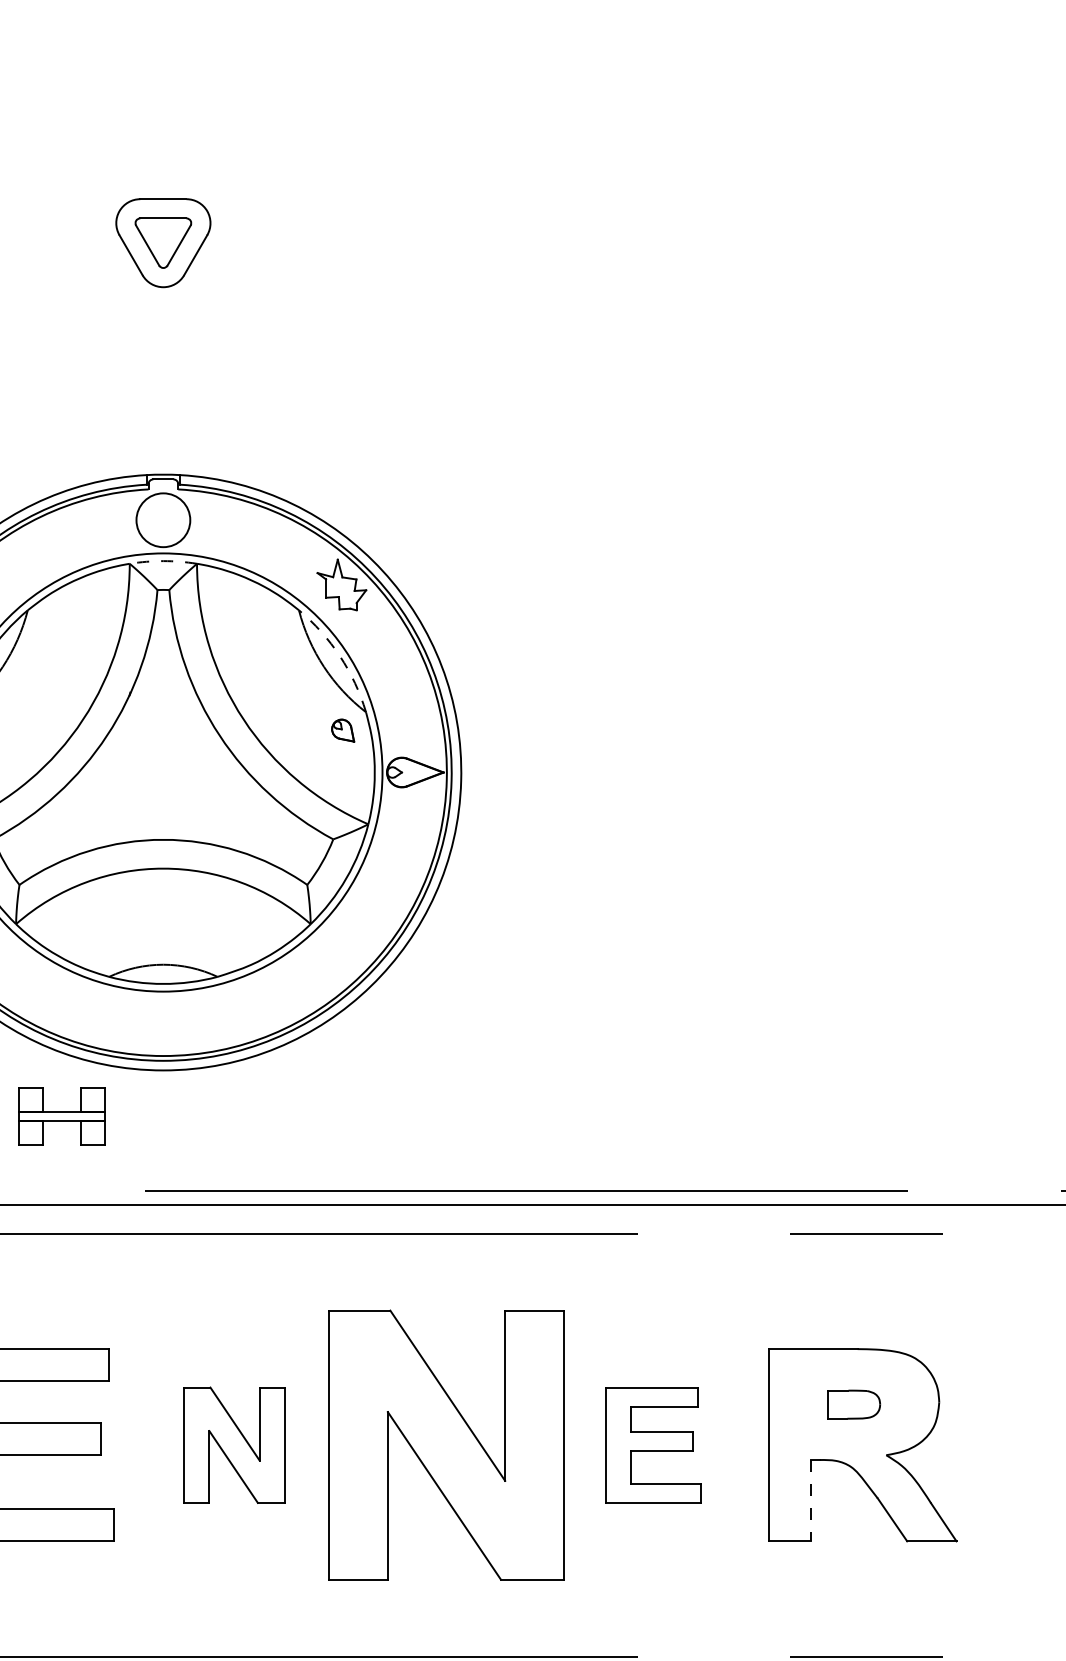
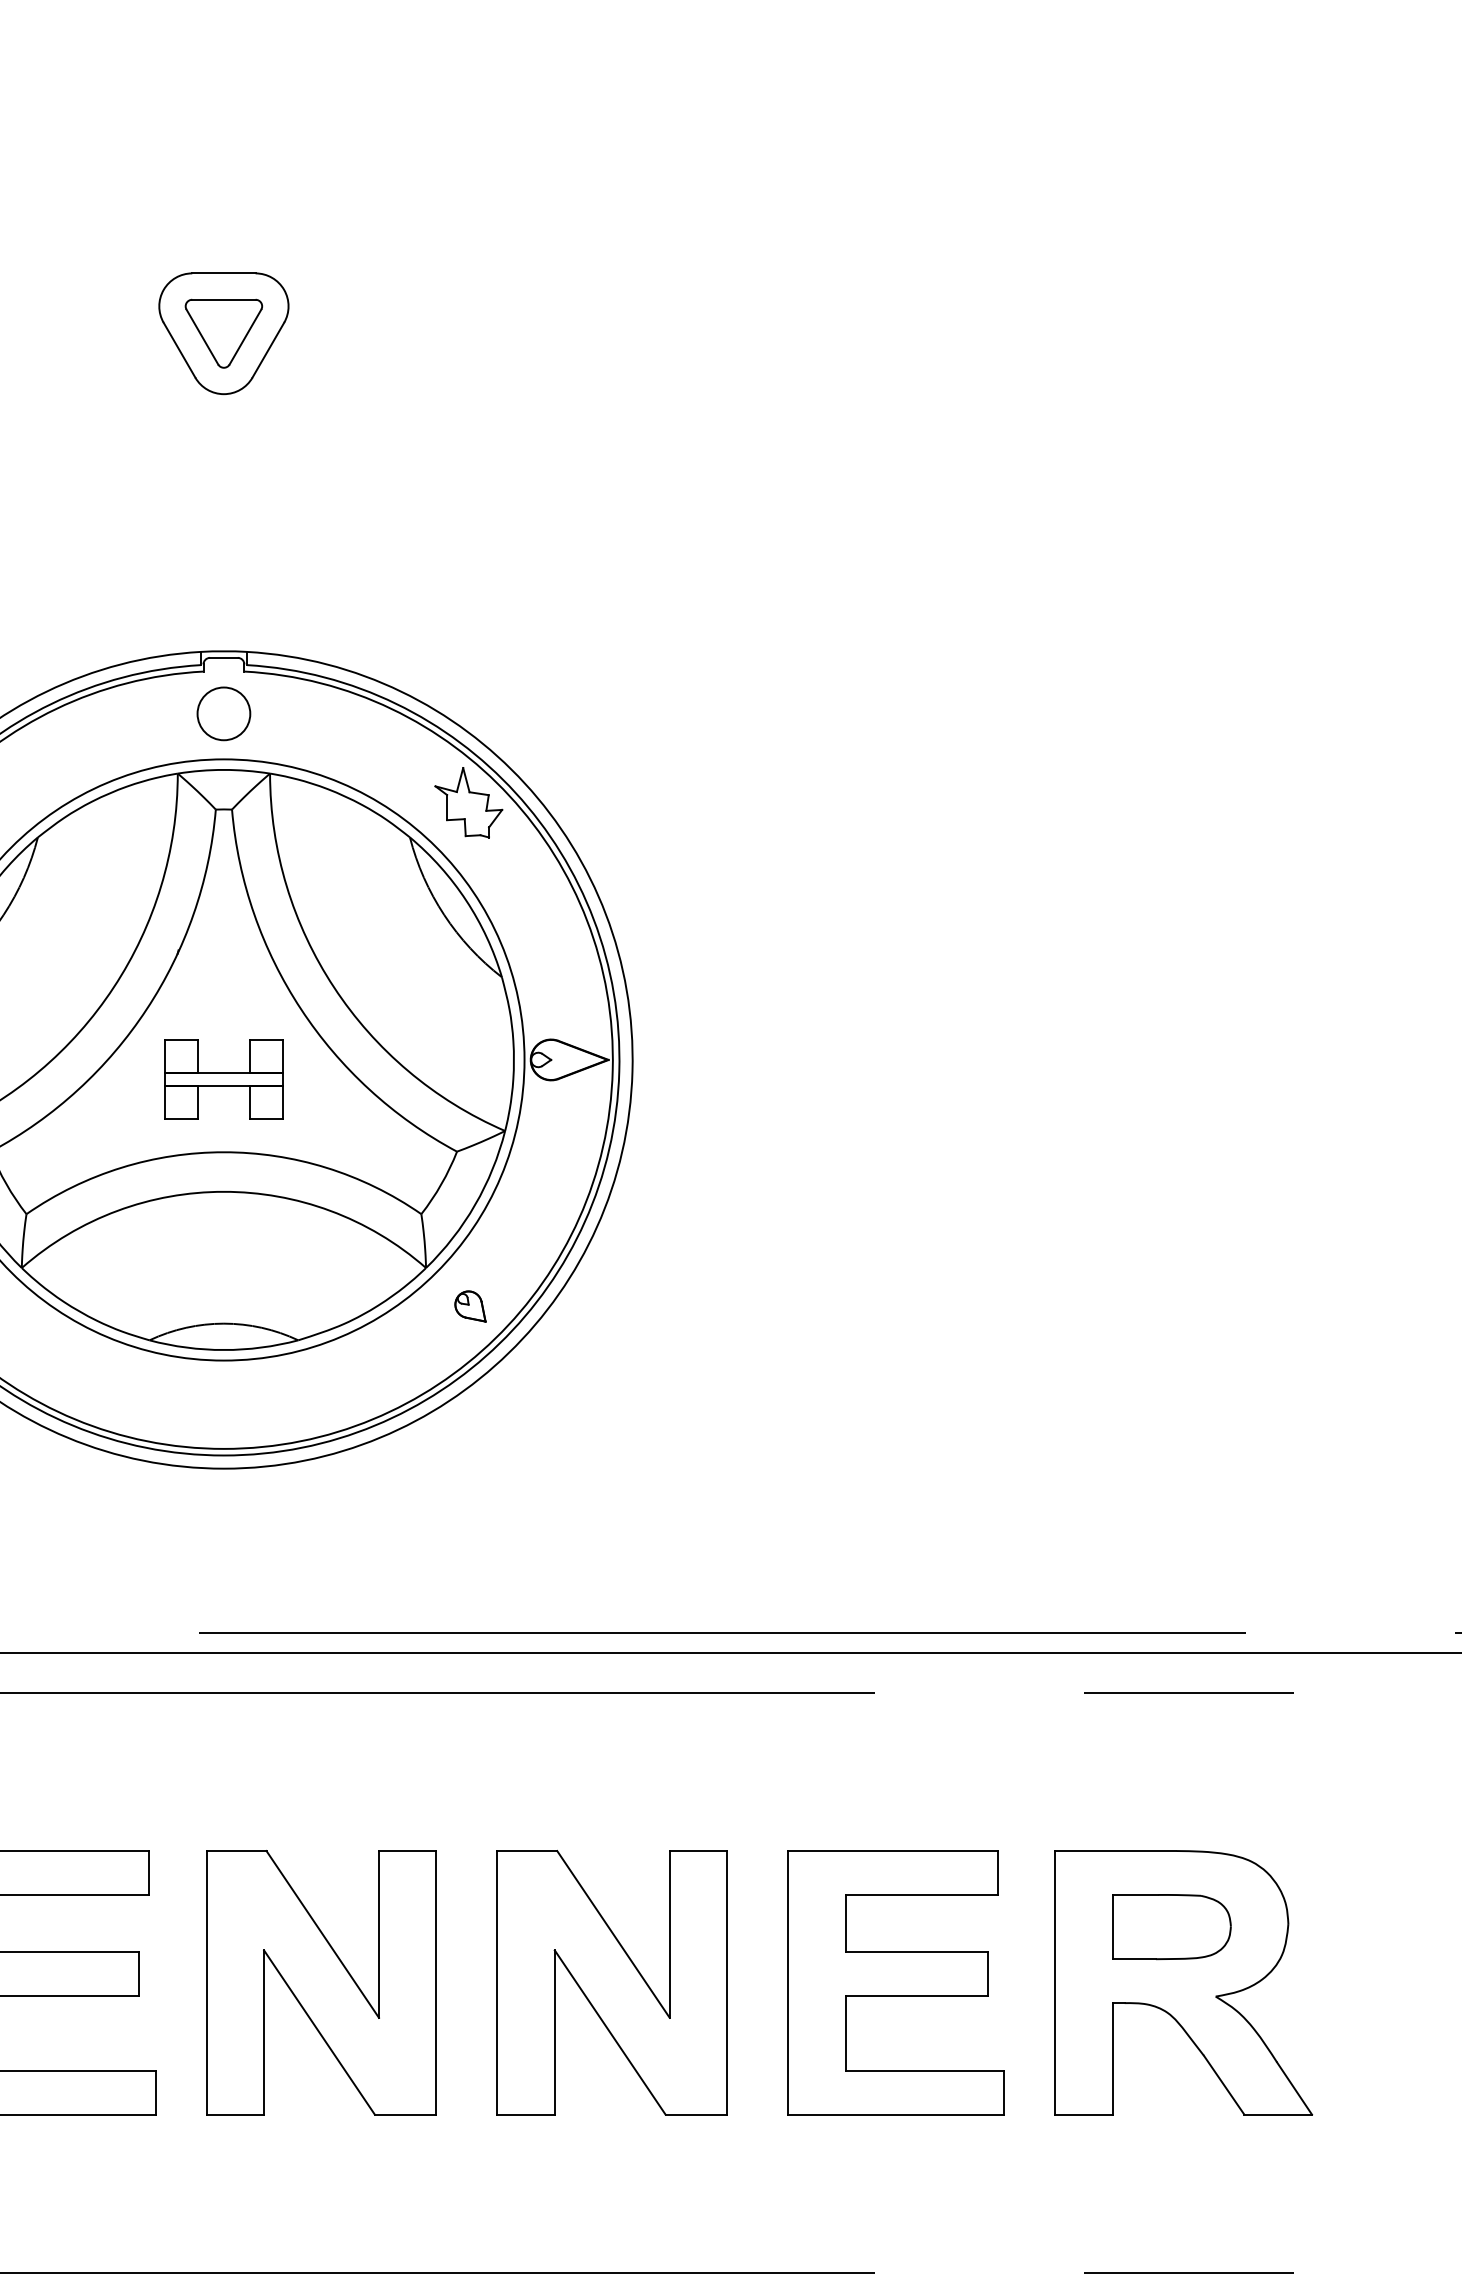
circle: (163, 519) -> (223, 713), size x0.71
arc: (163, 560) -> (223, 769), dashed -> solid
arc: (340, 656) -> (466, 900), dashed -> solid
part: (343, 730) -> (470, 1306), moved
part: (61, 1116) -> (223, 1079), moved
part: (854, 1404) -> (1171, 1927), size x1.67
part: (234, 1444) -> (321, 1982), size x1.67
part: (445, 1444) -> (611, 1982), size x0.71
part: (652, 1444) -> (895, 1982), size x1.67
line: (811, 1500) -> (1112, 2058), dashed -> solid

